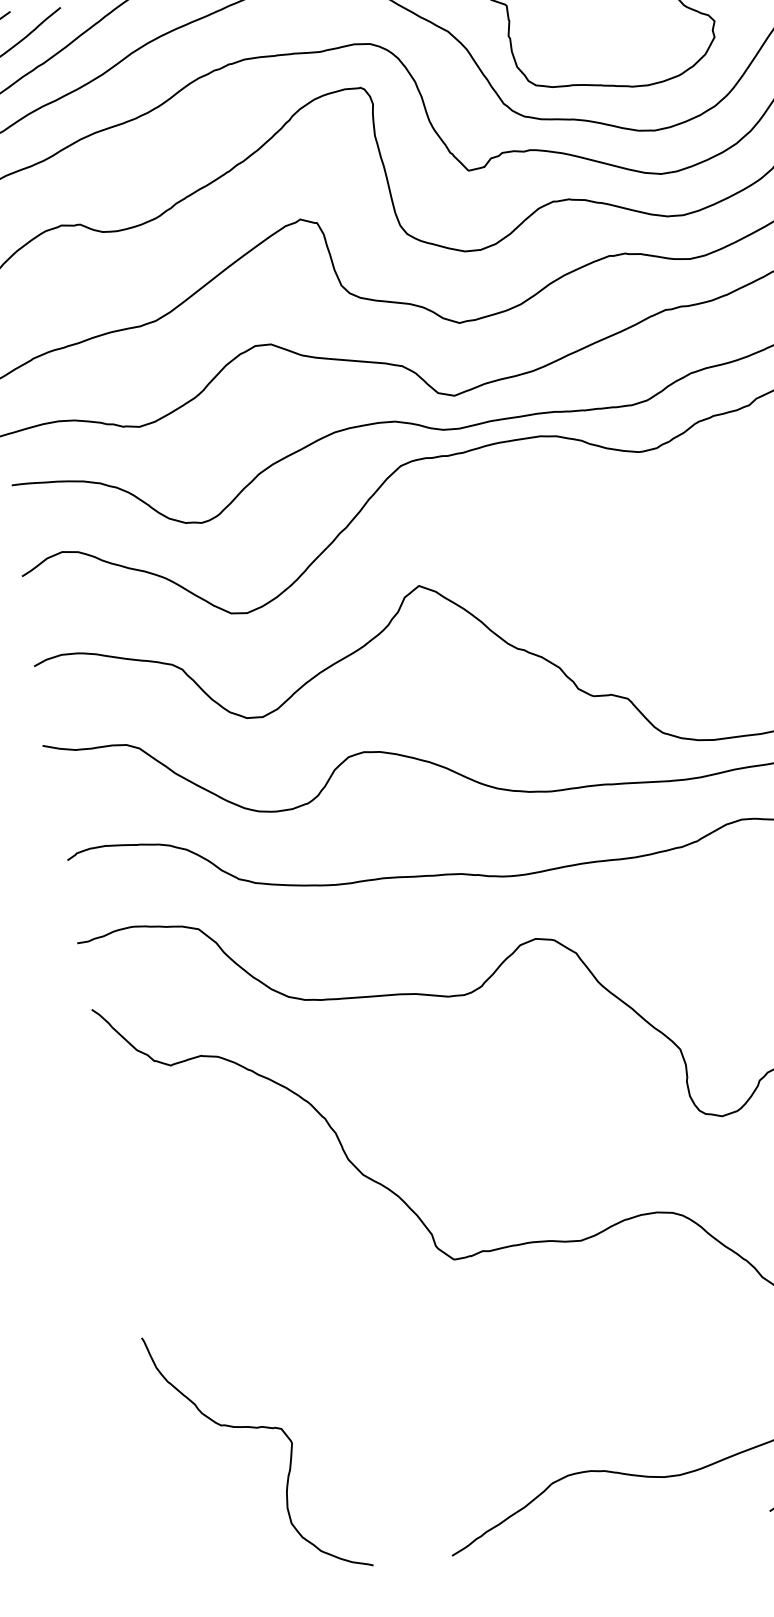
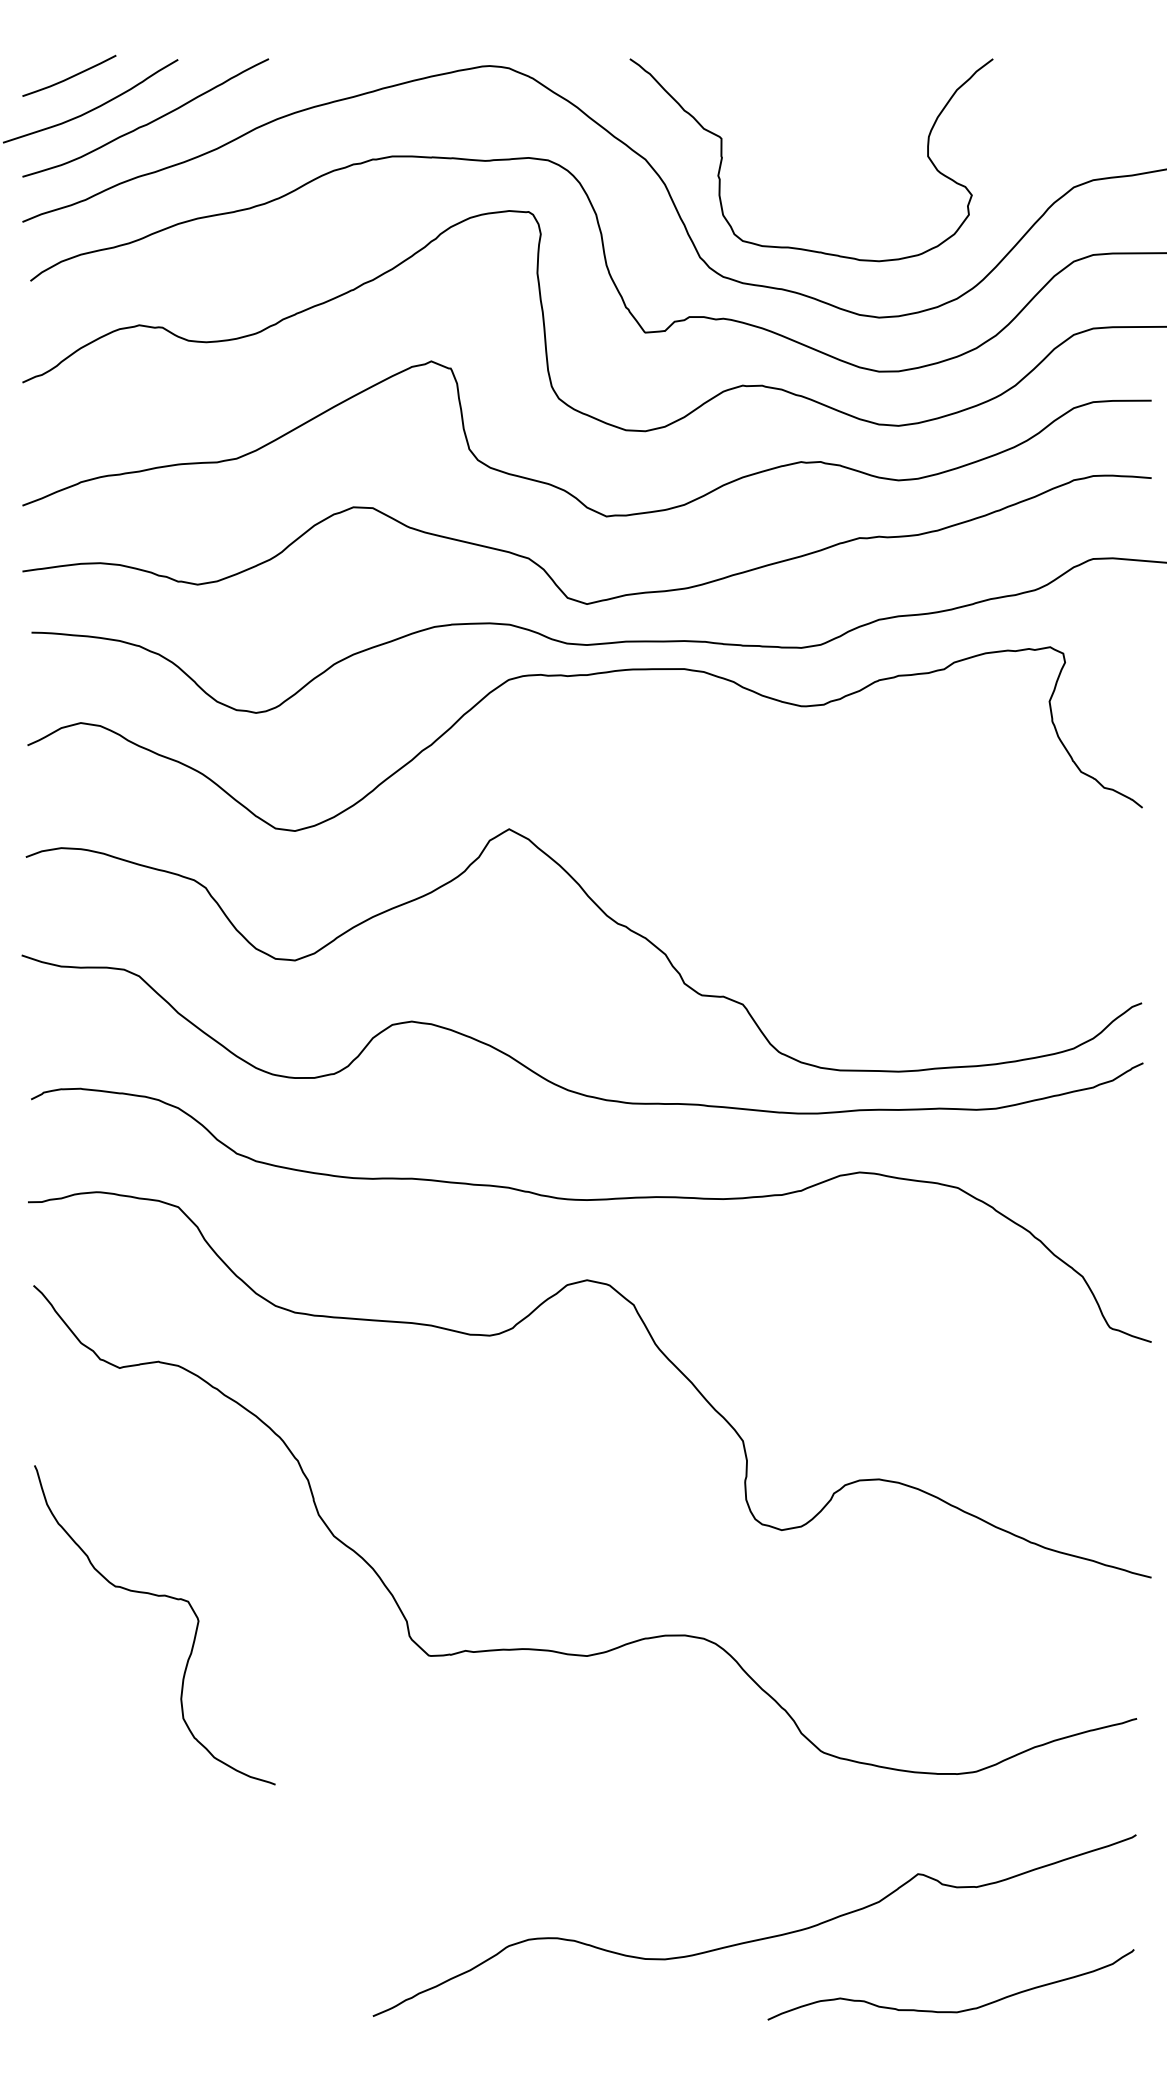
curve: (255, 1428) -> (156, 1596), moved

